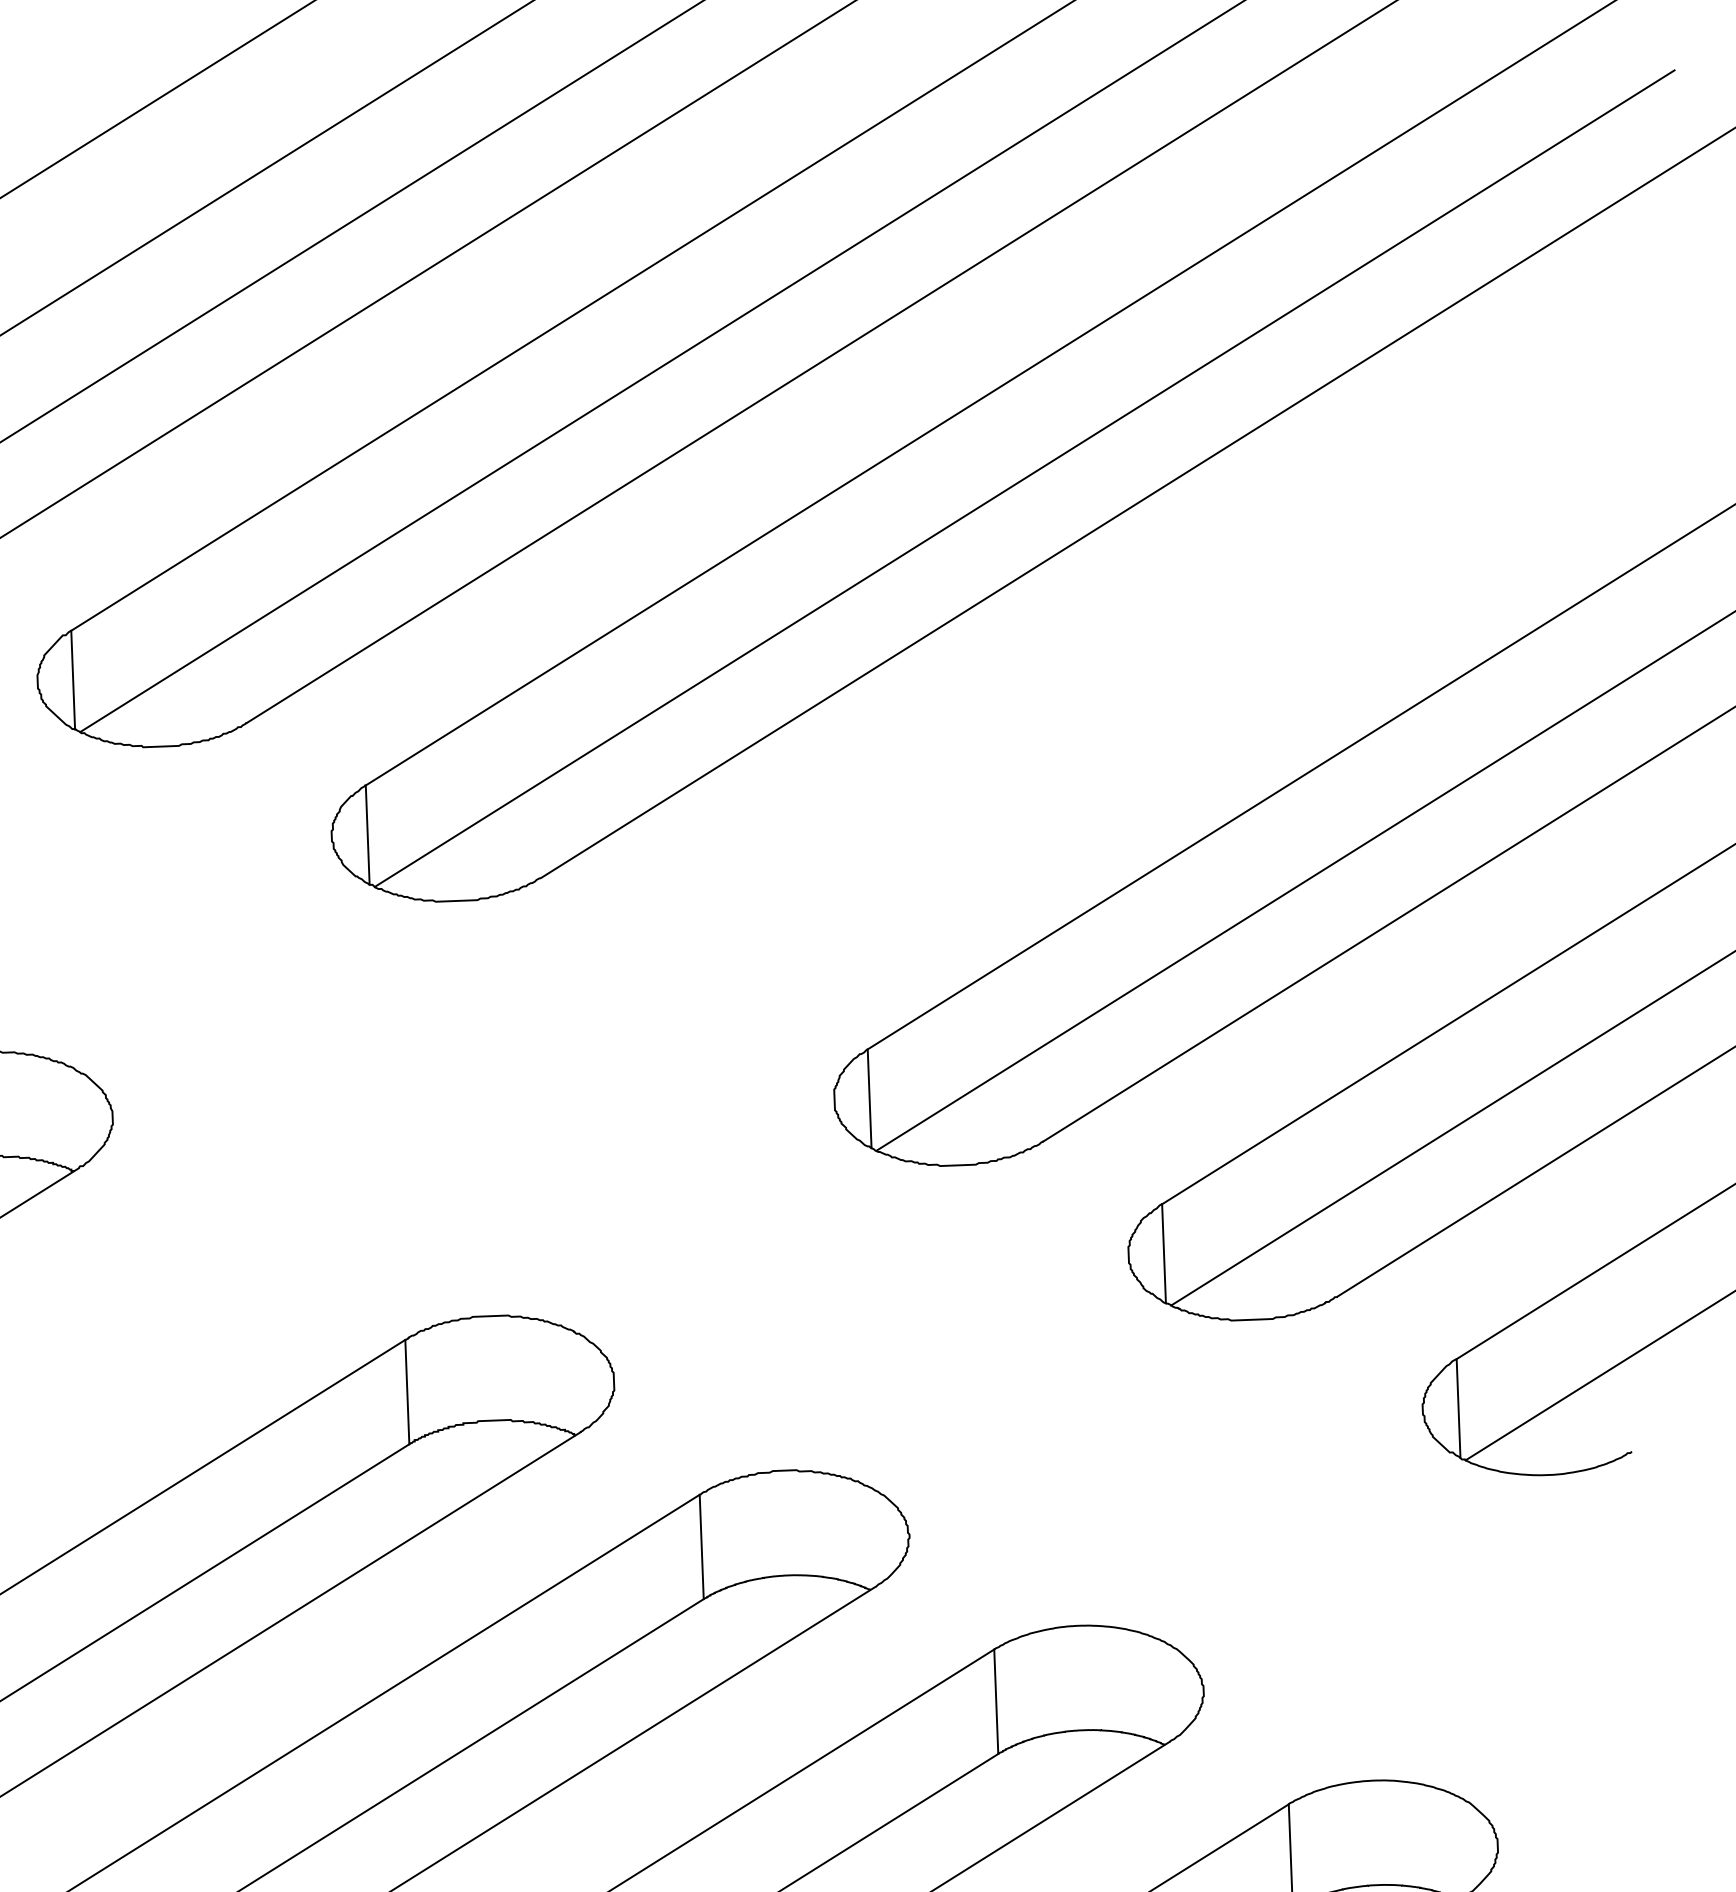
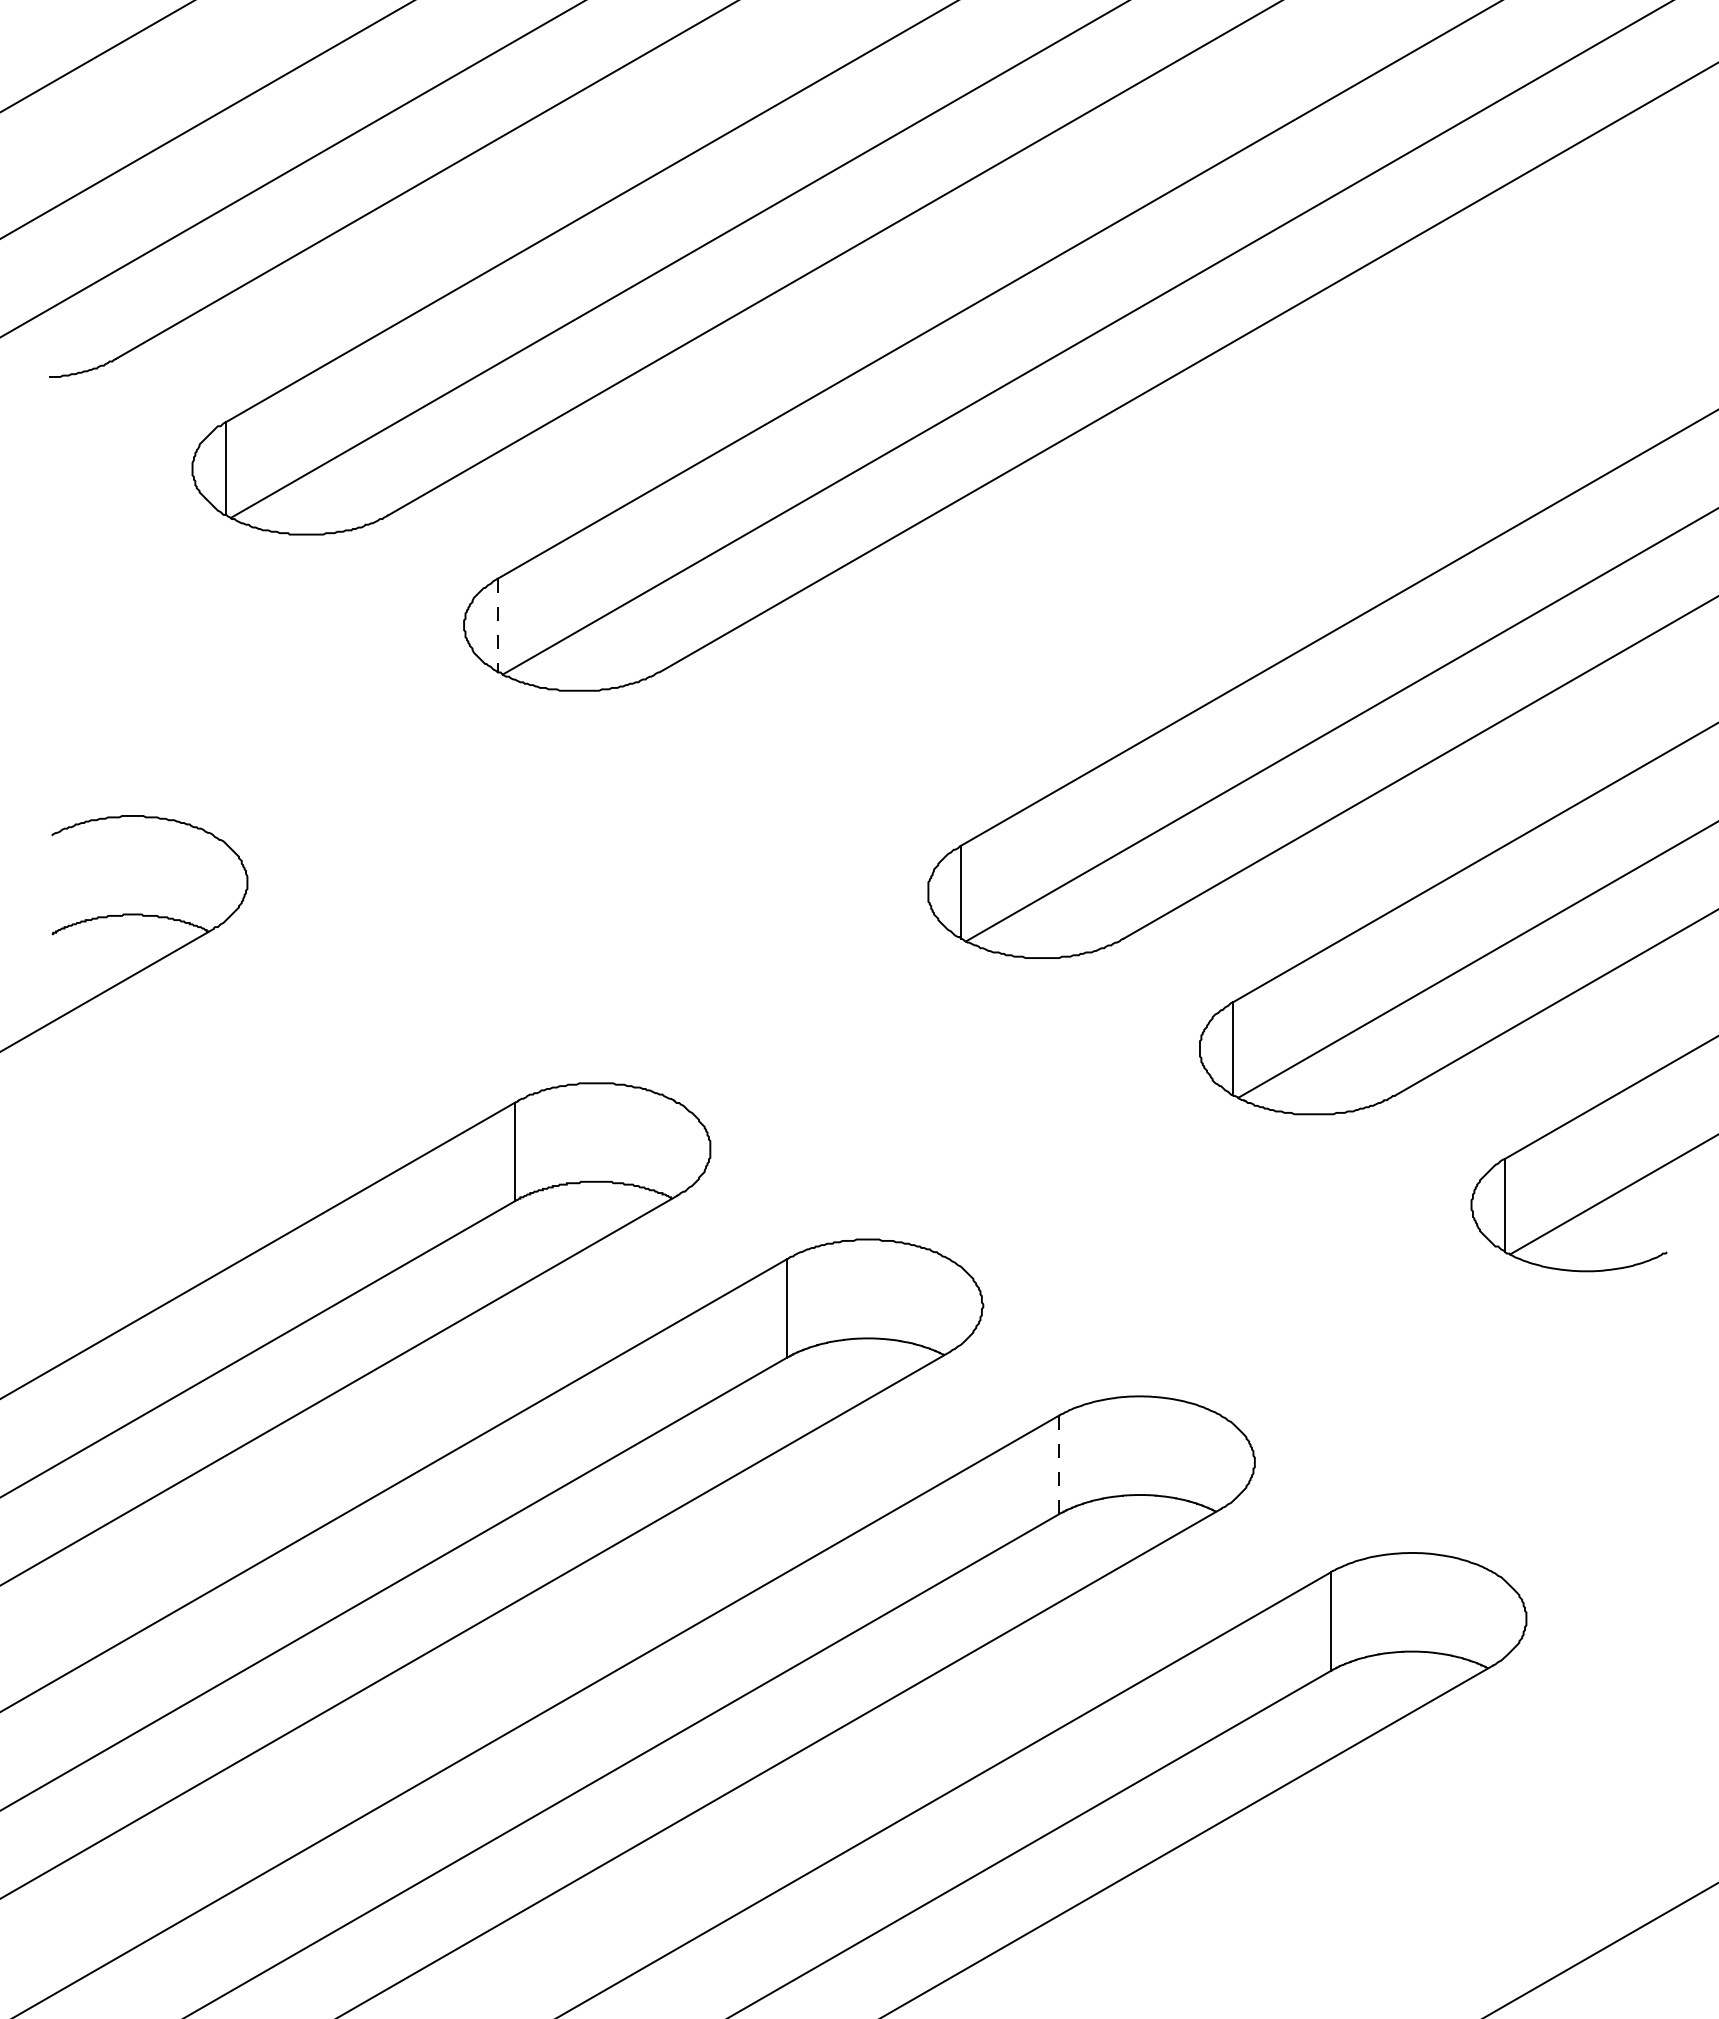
line: (368, 835) -> (498, 625), solid -> dashed
line: (995, 1702) -> (1058, 1465), solid -> dashed

